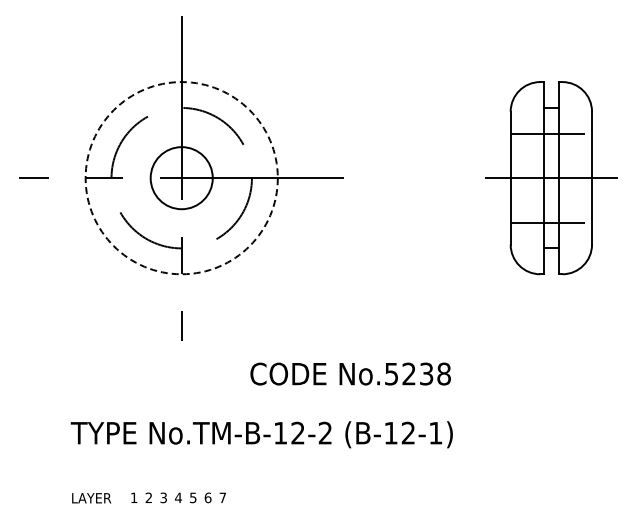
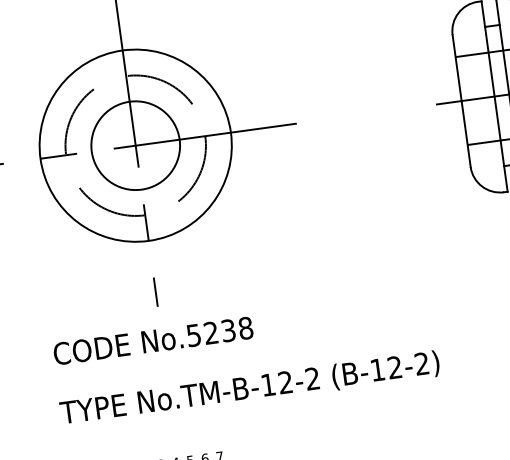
circle: (181, 177) -> (135, 145), size x1.43
circle: (181, 178) -> (135, 146), dashed -> solid
text: (350, 373) -> (153, 340), moved
text: (435, 432) -> (421, 363), (B-12-1) -> (B-12-2)

